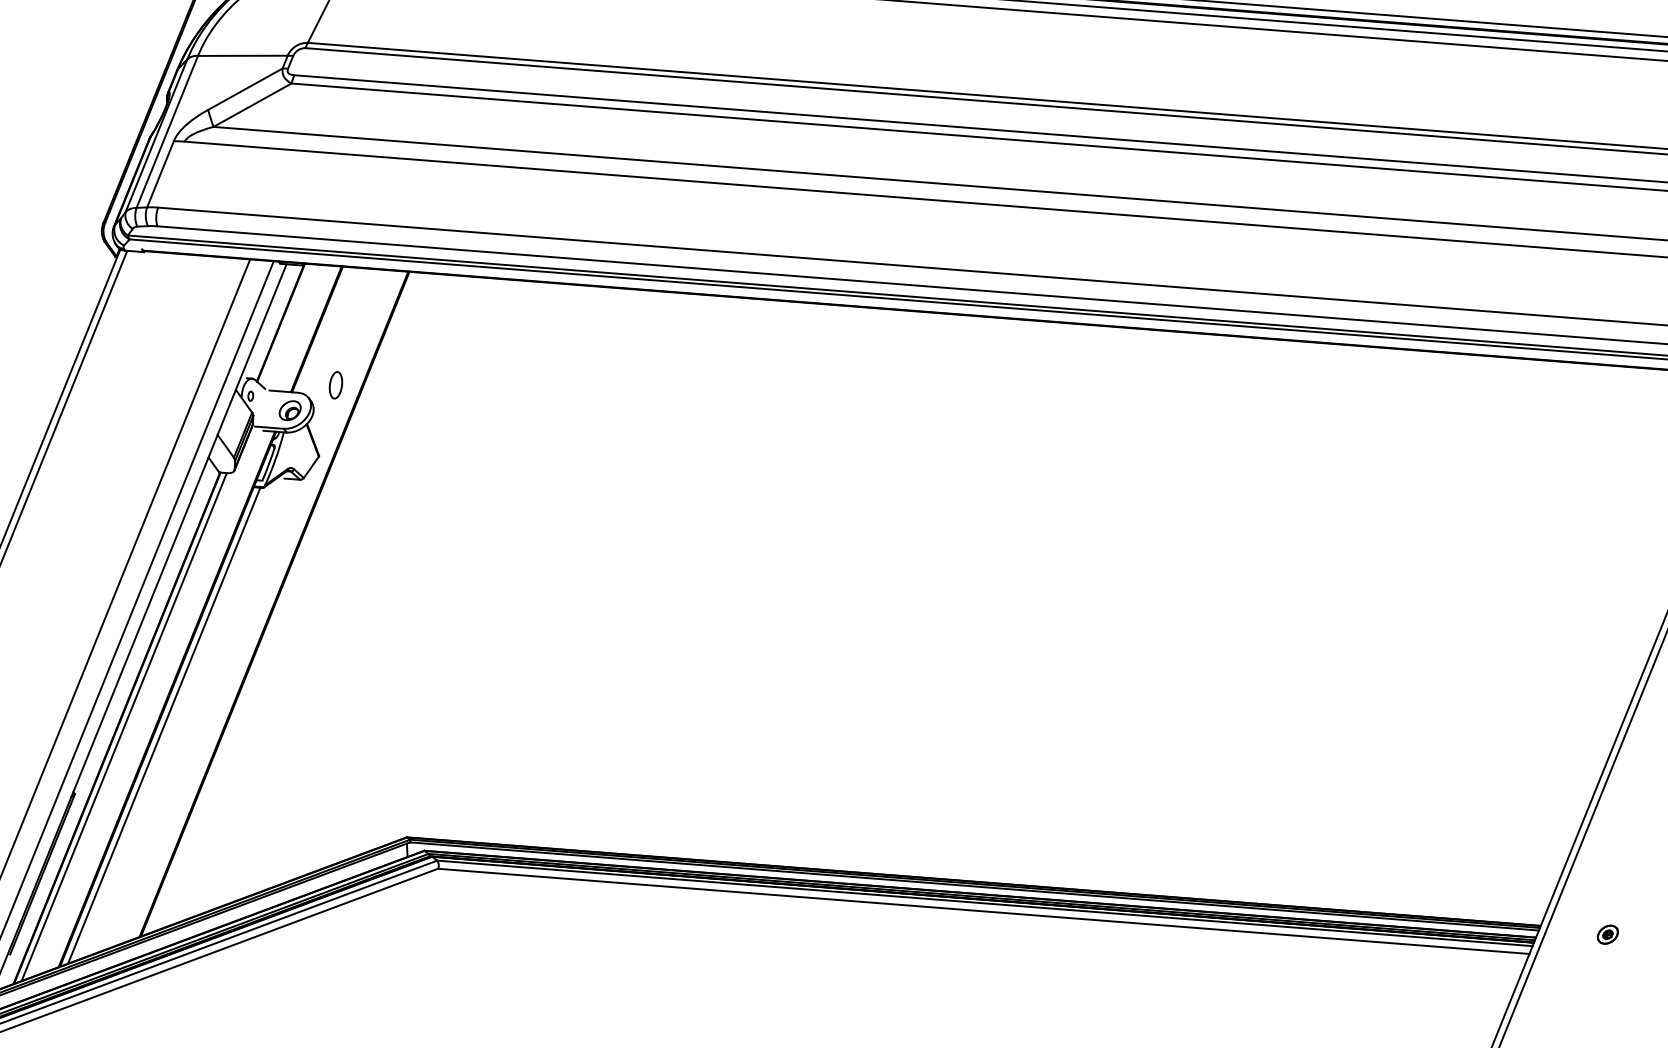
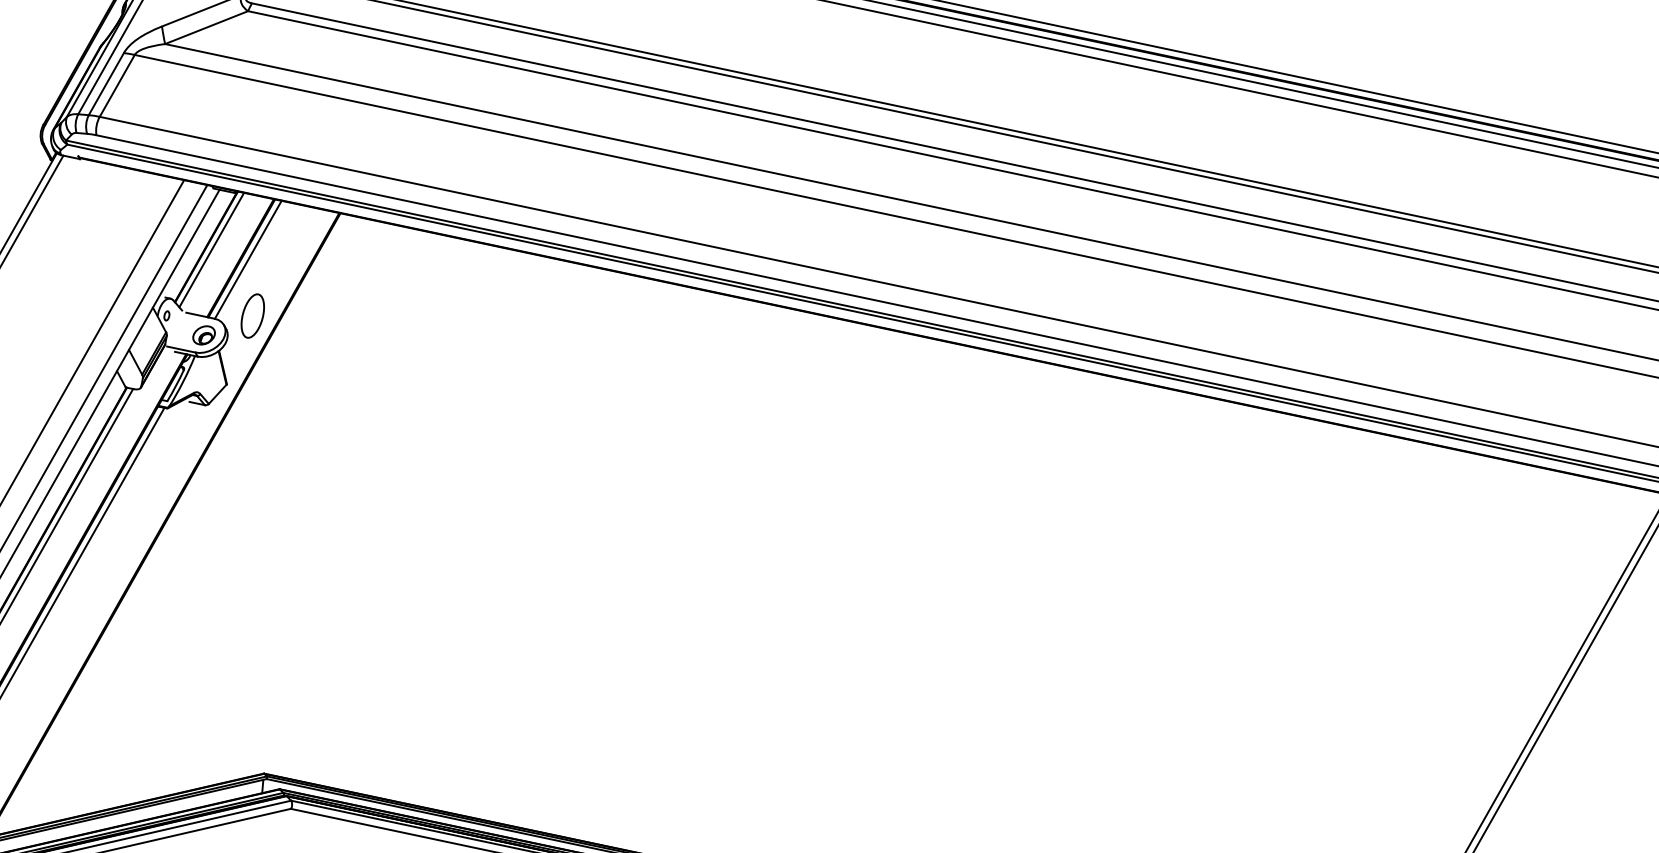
line: (171, 174) -> (117, 85), added
line: (286, 325) -> (211, 250), added
line: (323, 329) -> (247, 259), added
part: (335, 385) -> (252, 316), size x1.67

